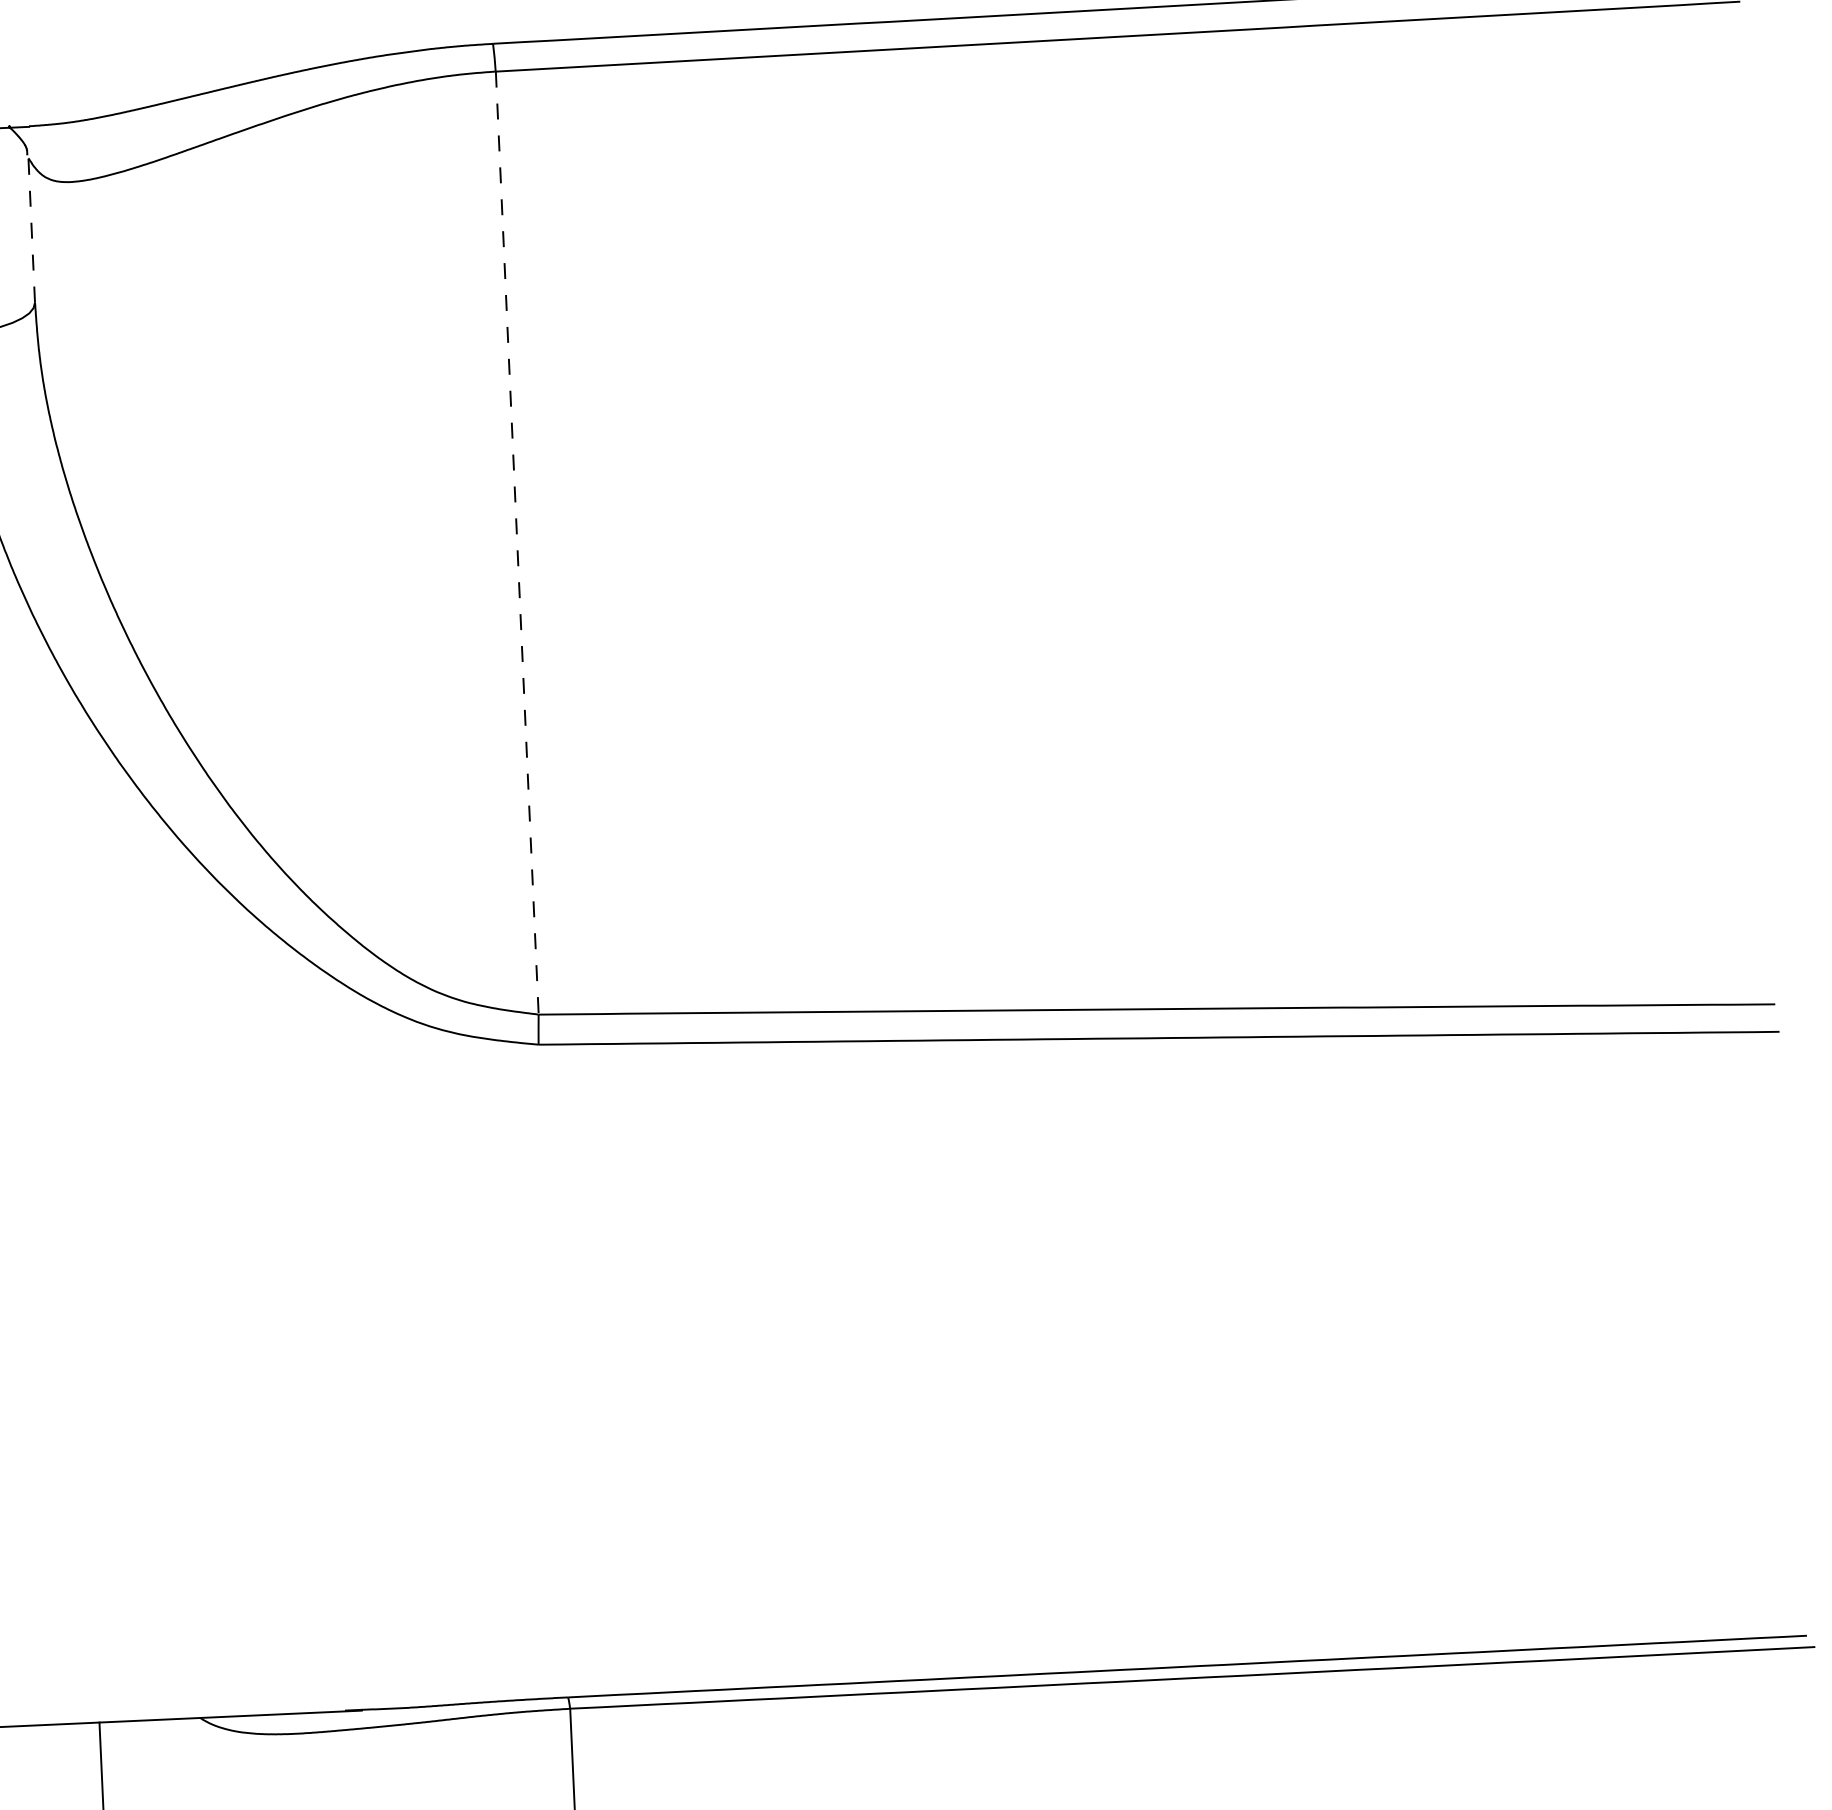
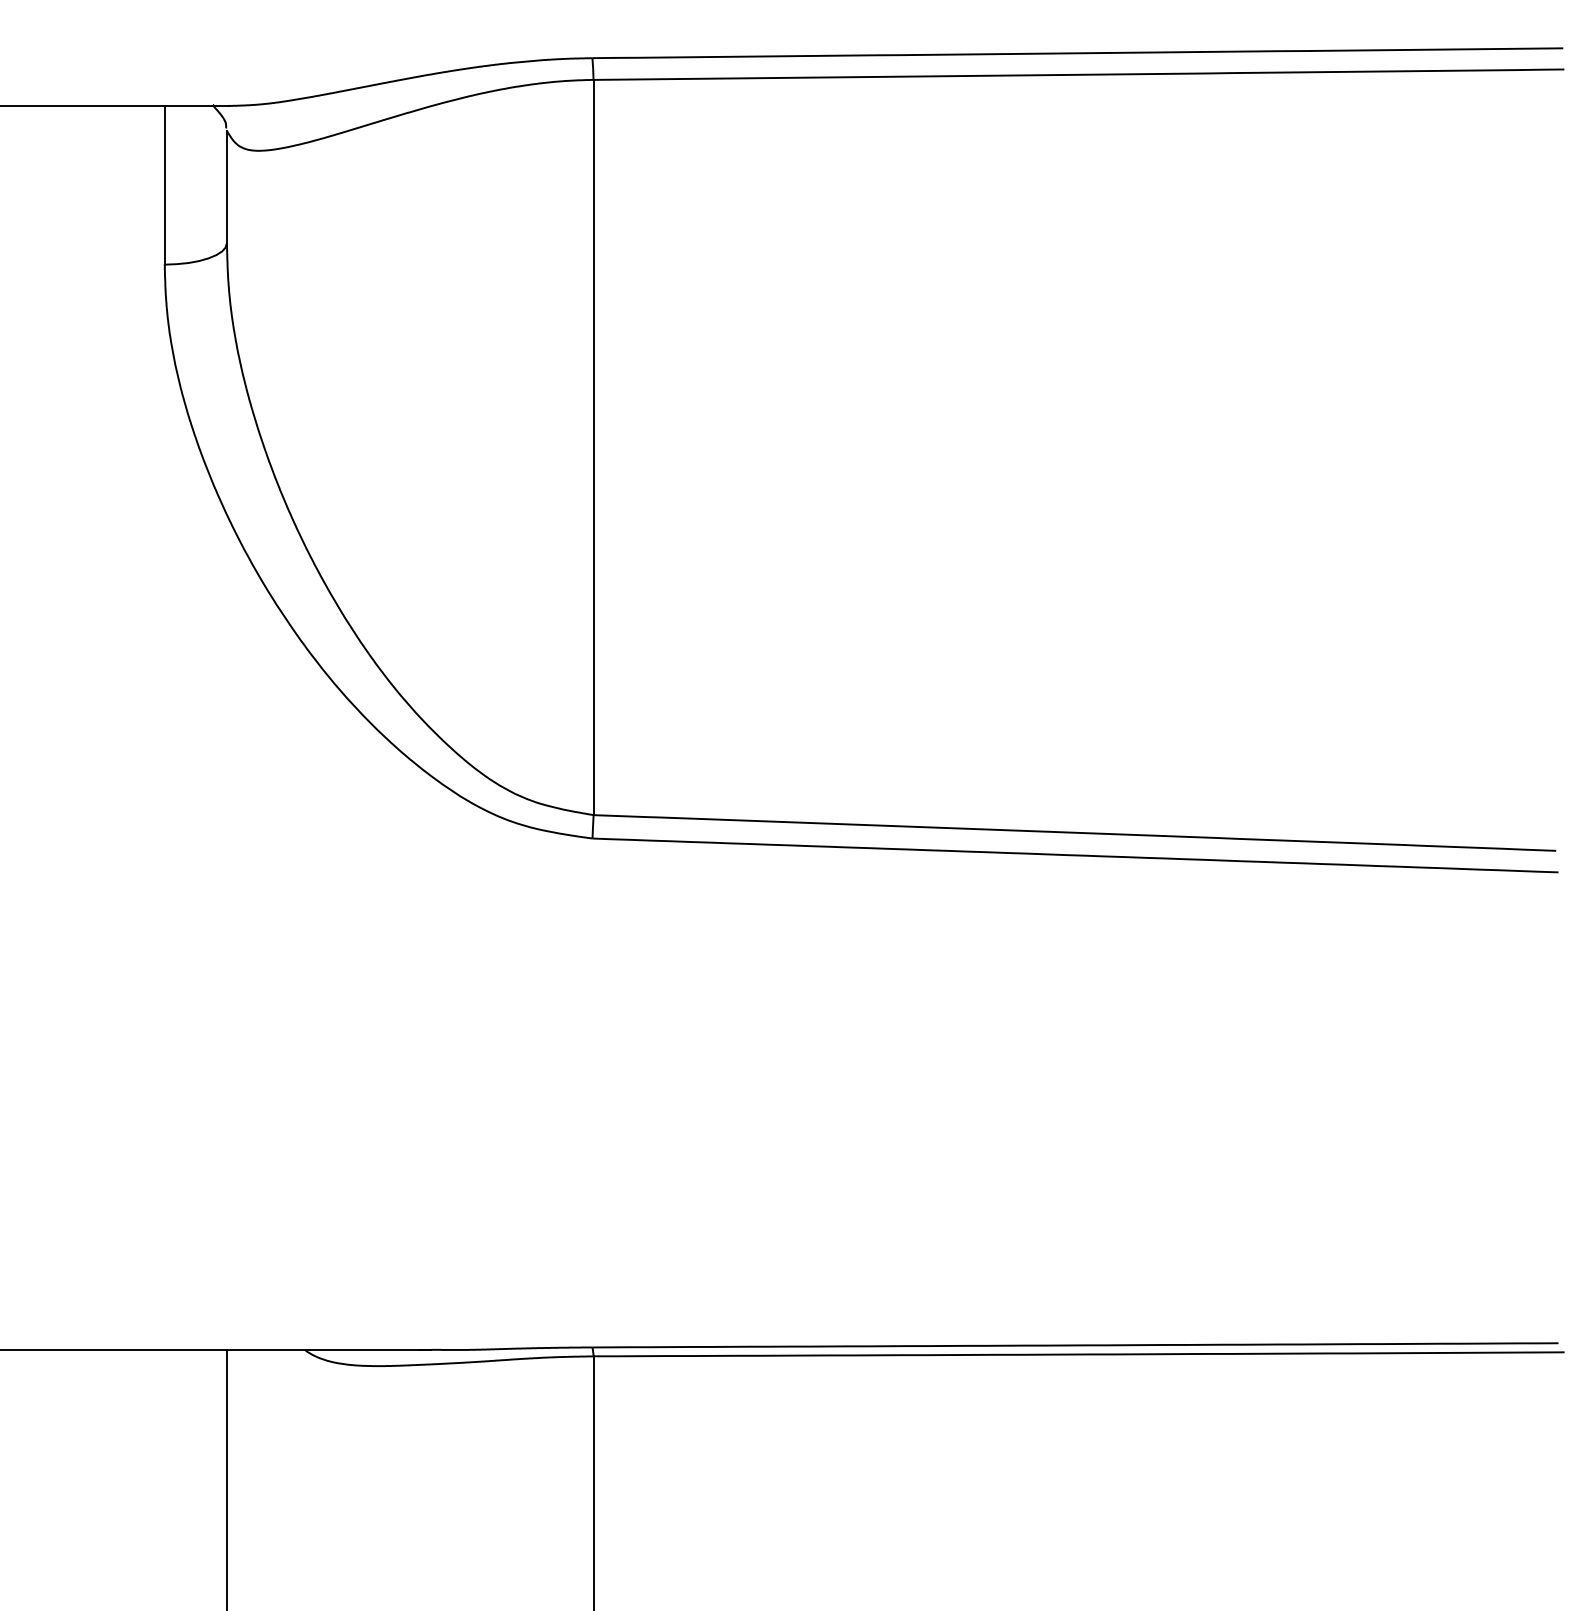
line: (31, 229) -> (226, 186), dashed -> solid
line: (517, 543) -> (593, 447), dashed -> solid

